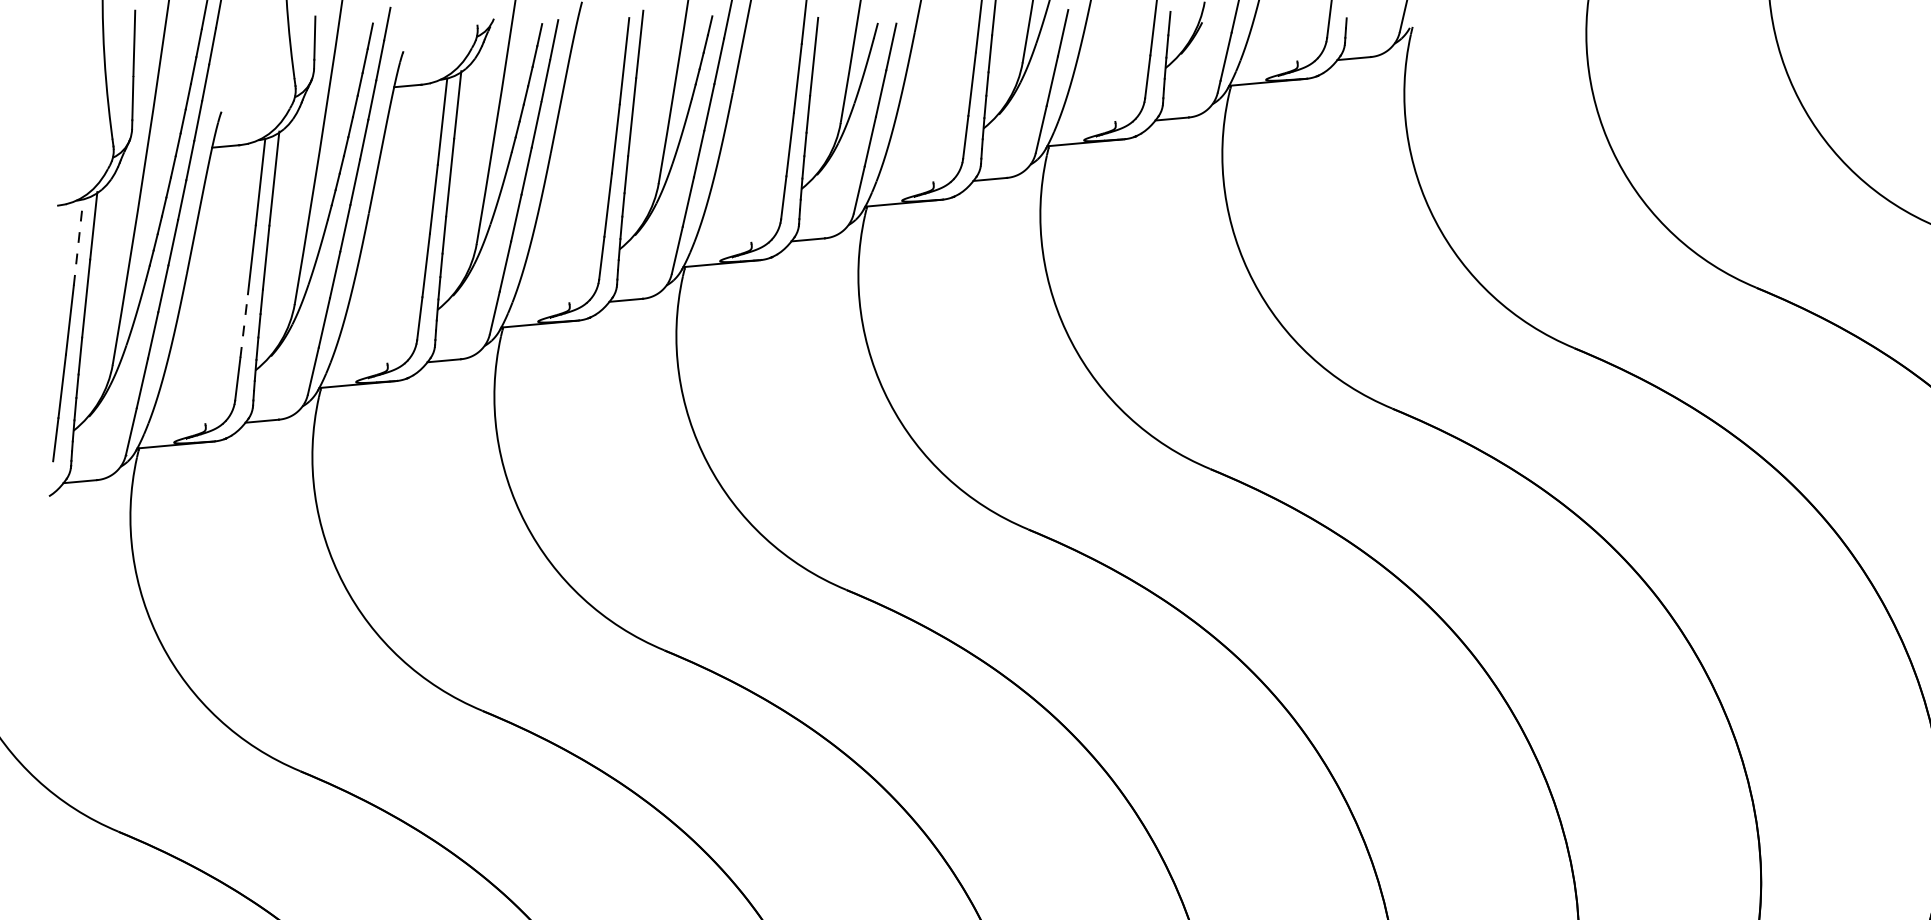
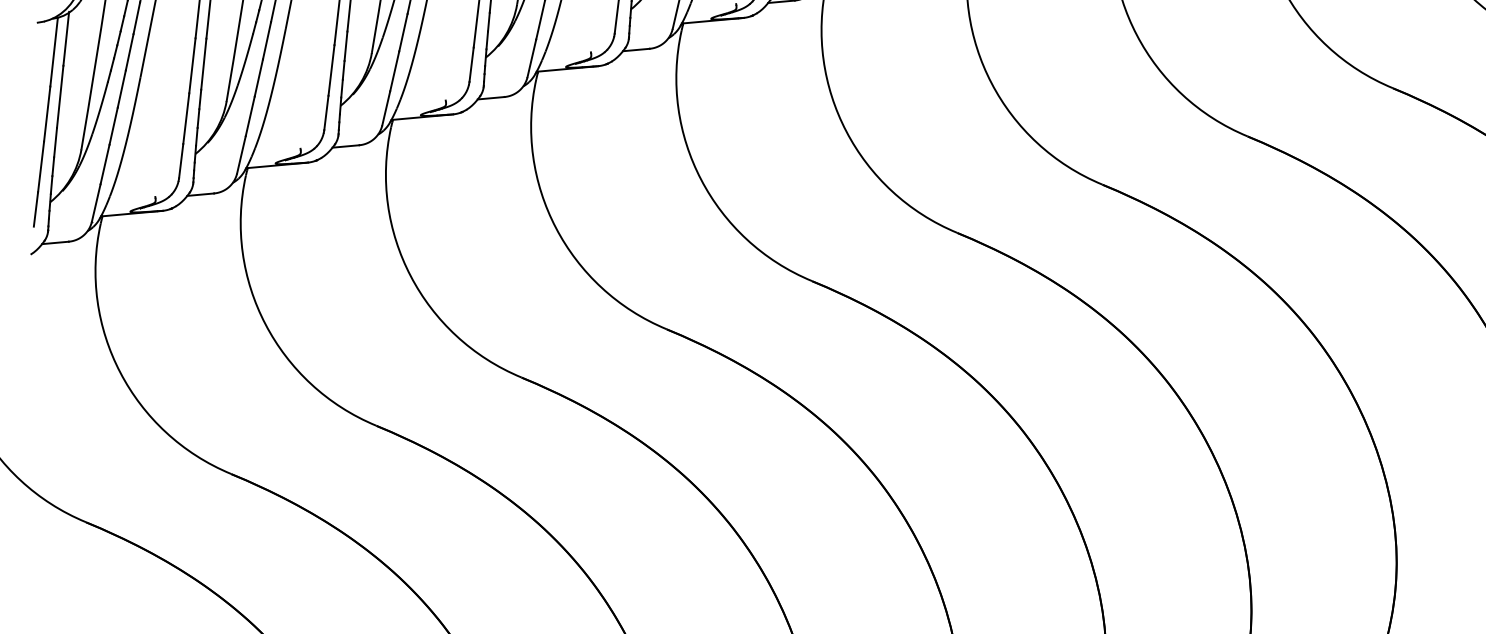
line: (78, 242) -> (54, 52), dashed -> solid
line: (244, 325) -> (186, 118), dashed -> solid

